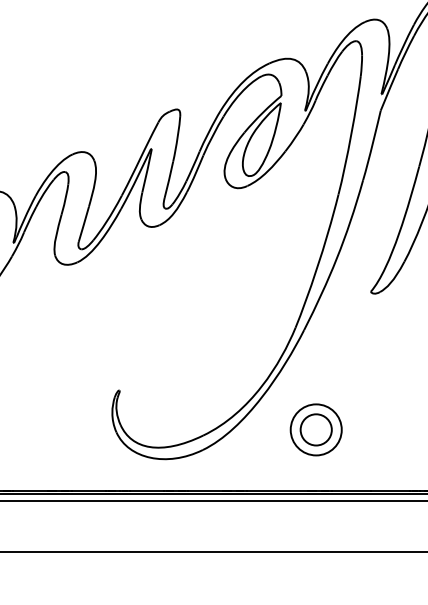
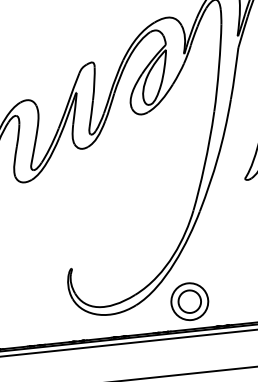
part: (315, 429) -> (189, 301), moved

